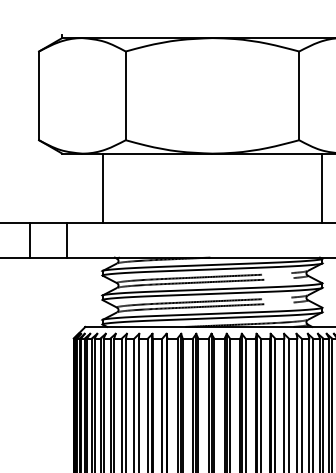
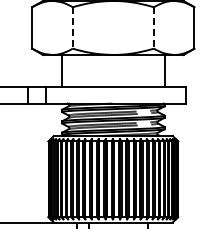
line: (125, 94) -> (72, 27), solid -> dashed
line: (298, 94) -> (153, 27), solid -> dashed

